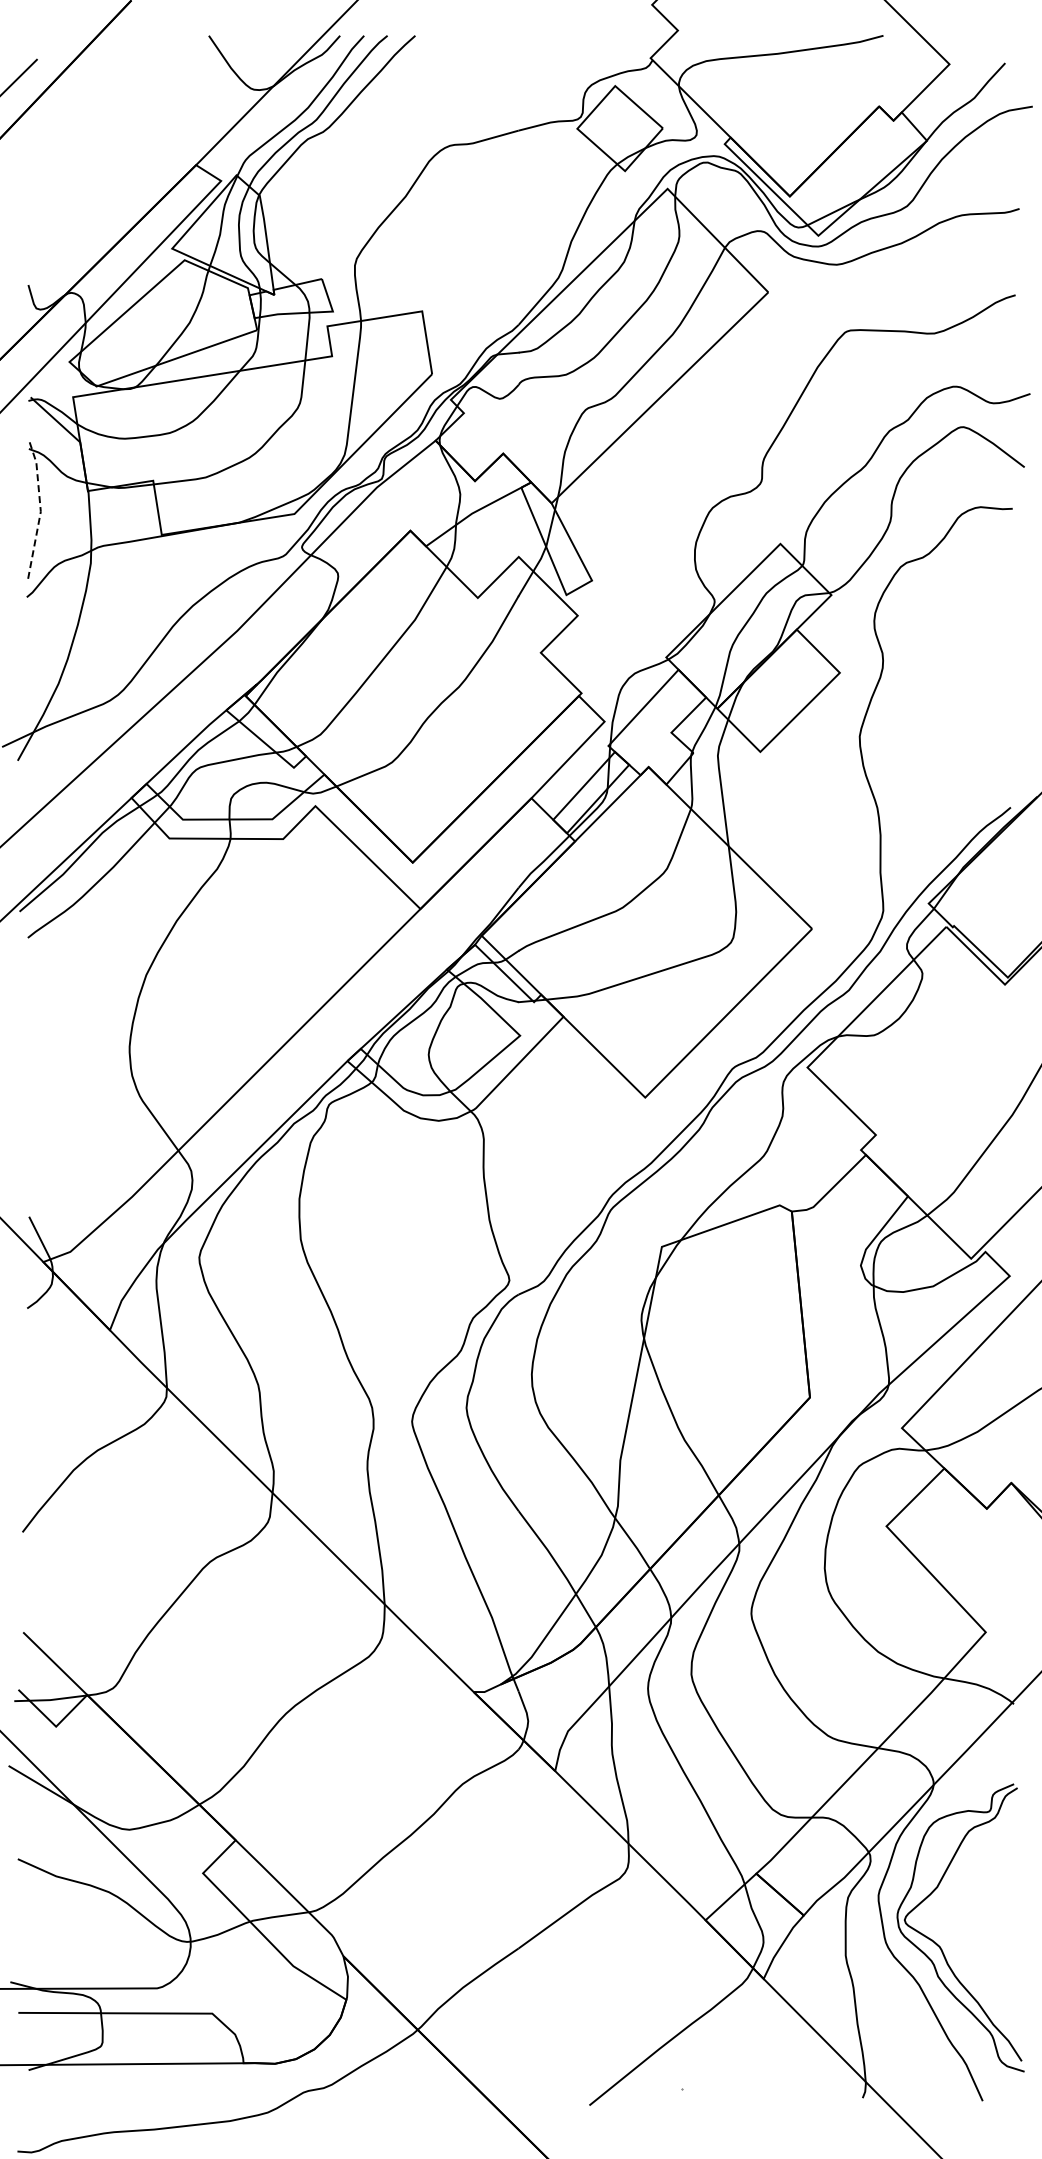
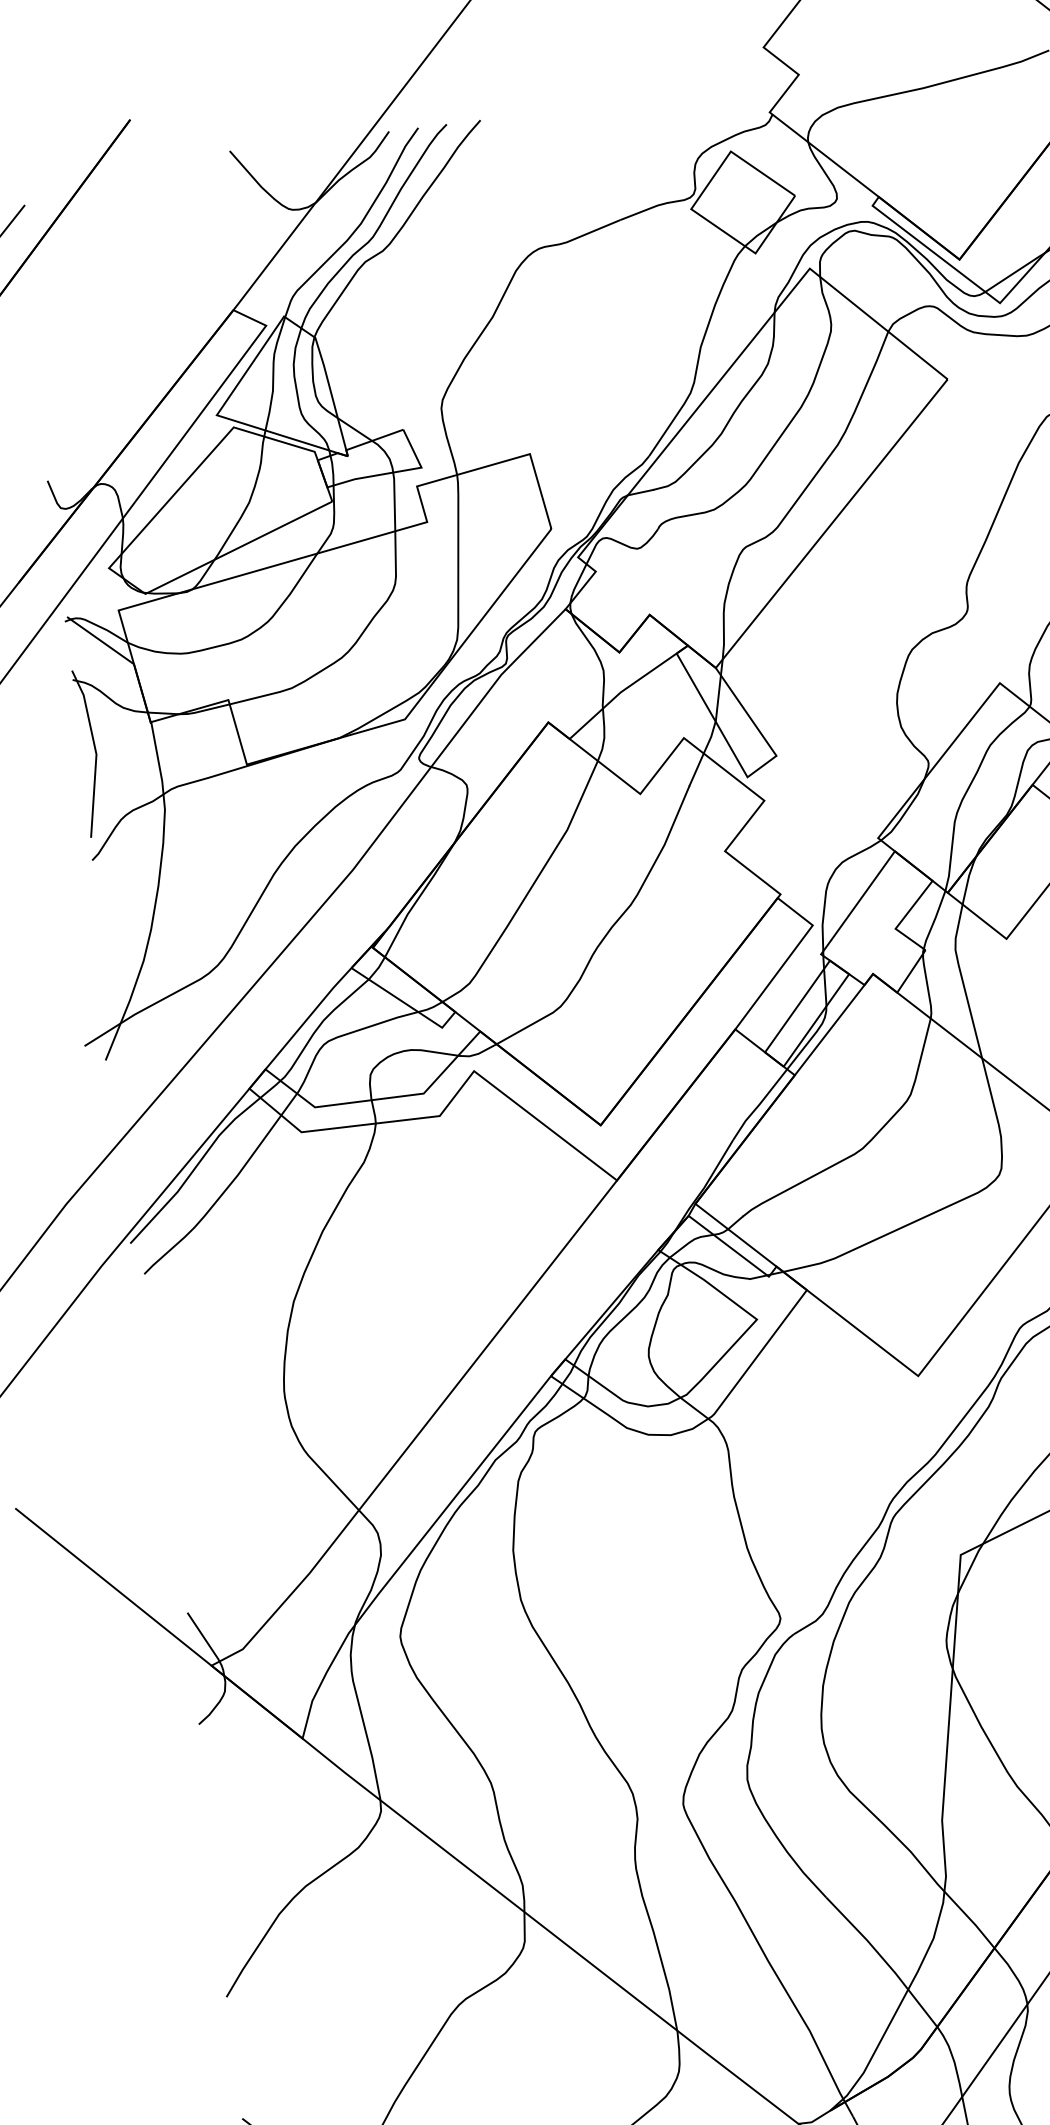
line: (40, 509) -> (95, 751), dashed -> solid

